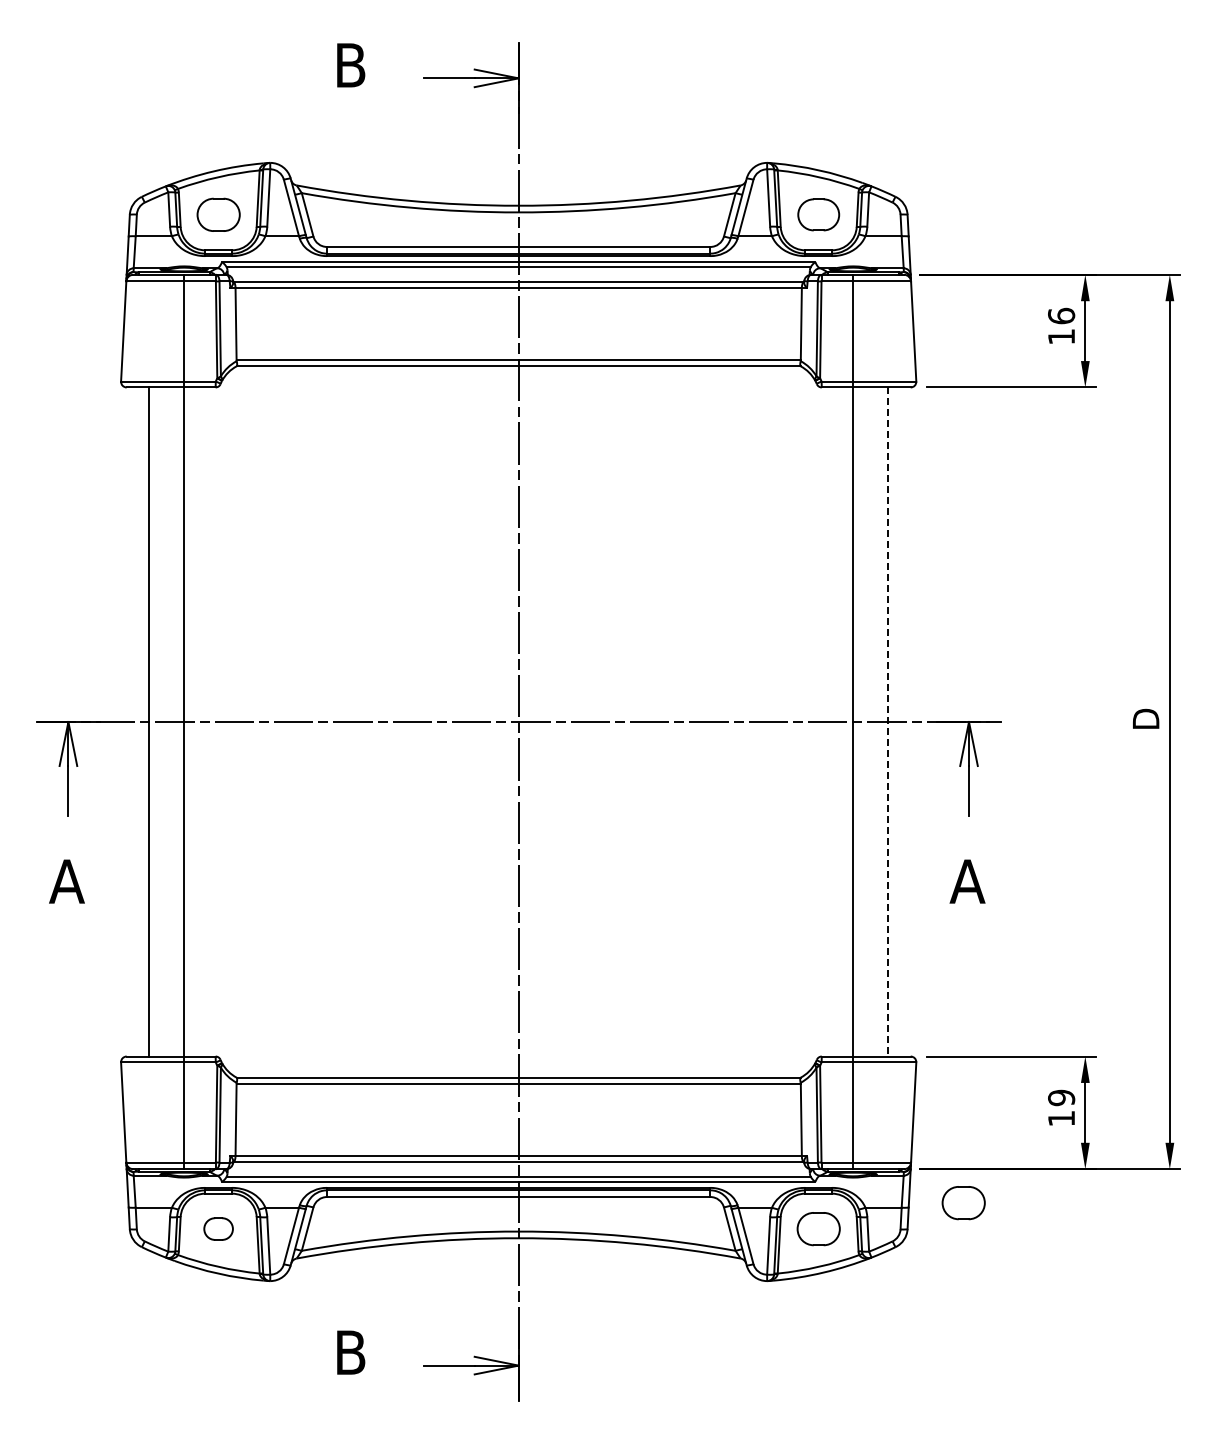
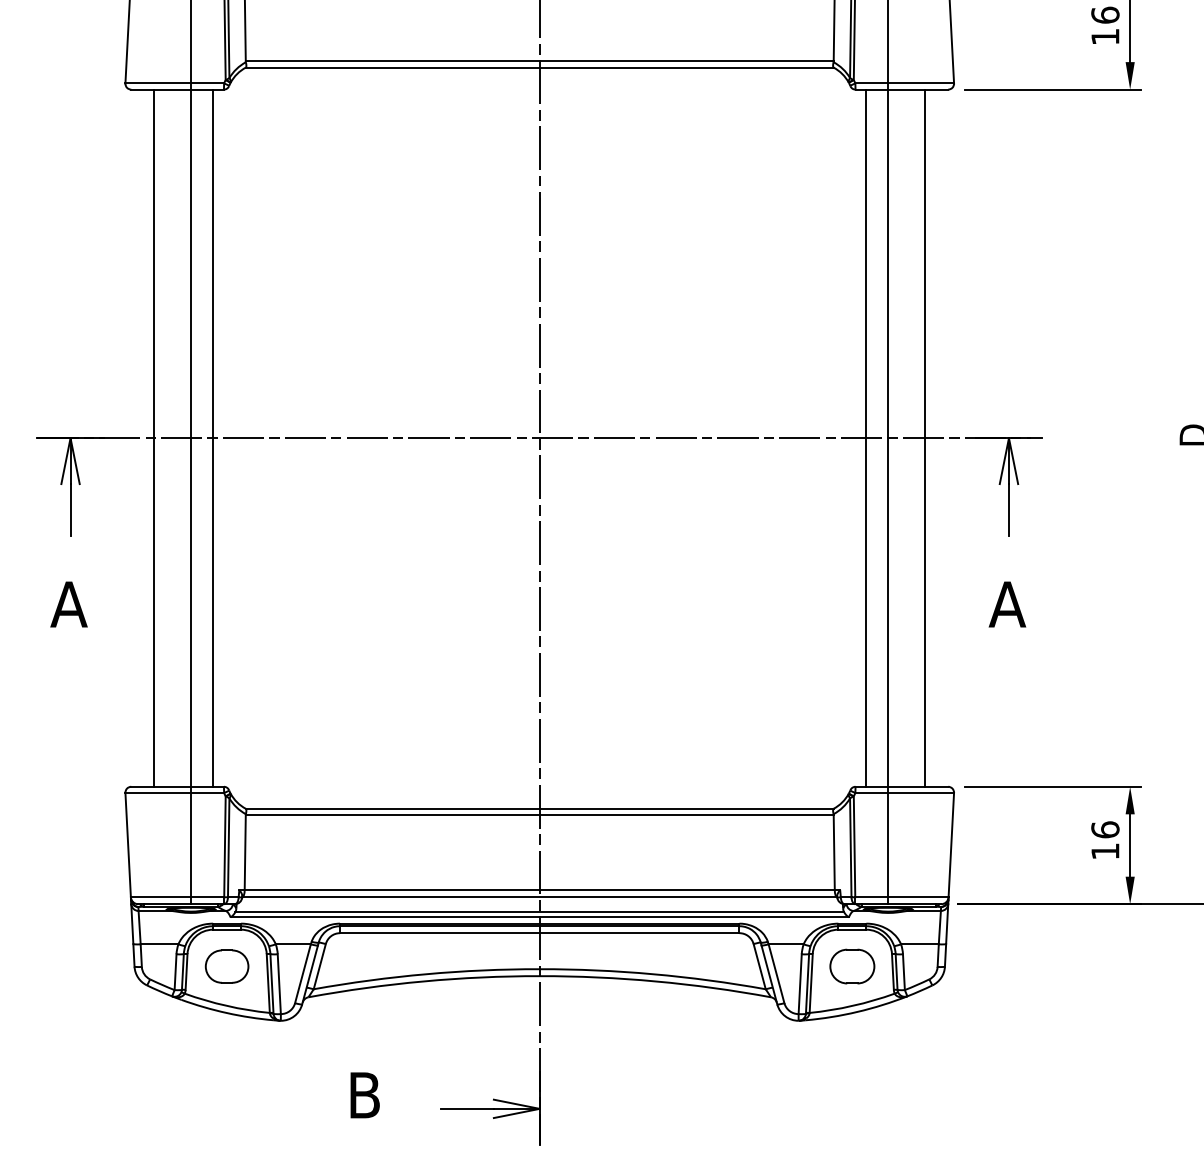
line: (205, 721) -> (213, 437), added
line: (832, 721) -> (866, 437), added
line: (888, 722) -> (925, 438), dashed -> solid
text: (1061, 1097) -> (1105, 829), 19 -> 16
part: (963, 1203) -> (1003, 939), removed
part: (218, 1228) -> (226, 965), size x1.43

